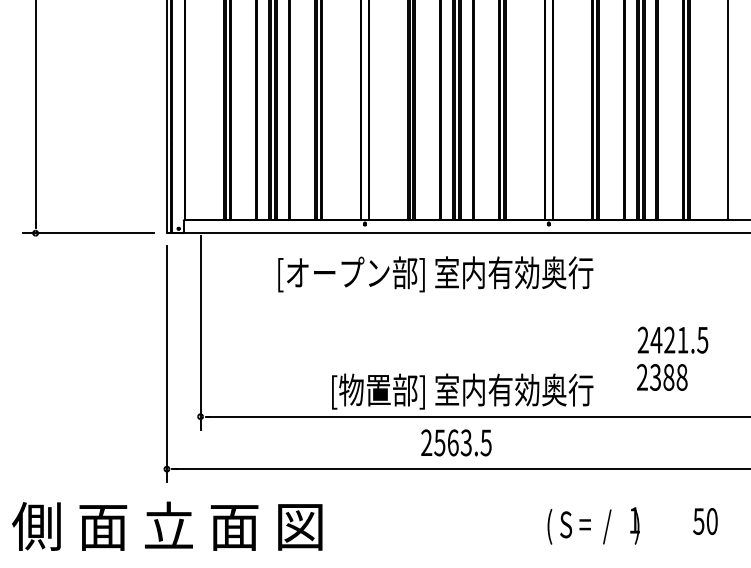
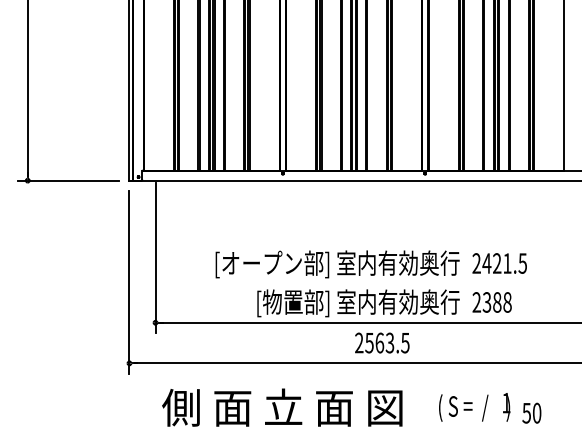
text: (435, 274) -> (337, 264), moved
text: (672, 339) -> (499, 262), moved
text: (662, 377) -> (492, 302), moved
text: (456, 442) -> (382, 342), moved
text: (705, 521) -> (531, 413), moved
text: (167, 525) -> (282, 407), moved
text: (593, 525) -> (474, 407), moved

